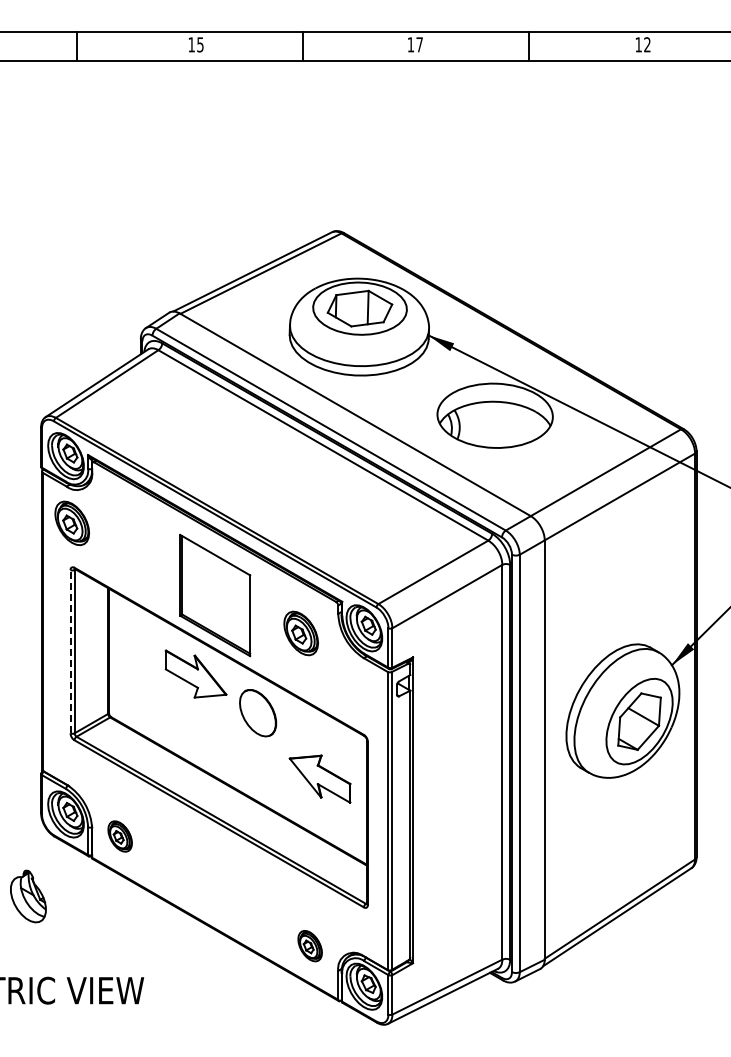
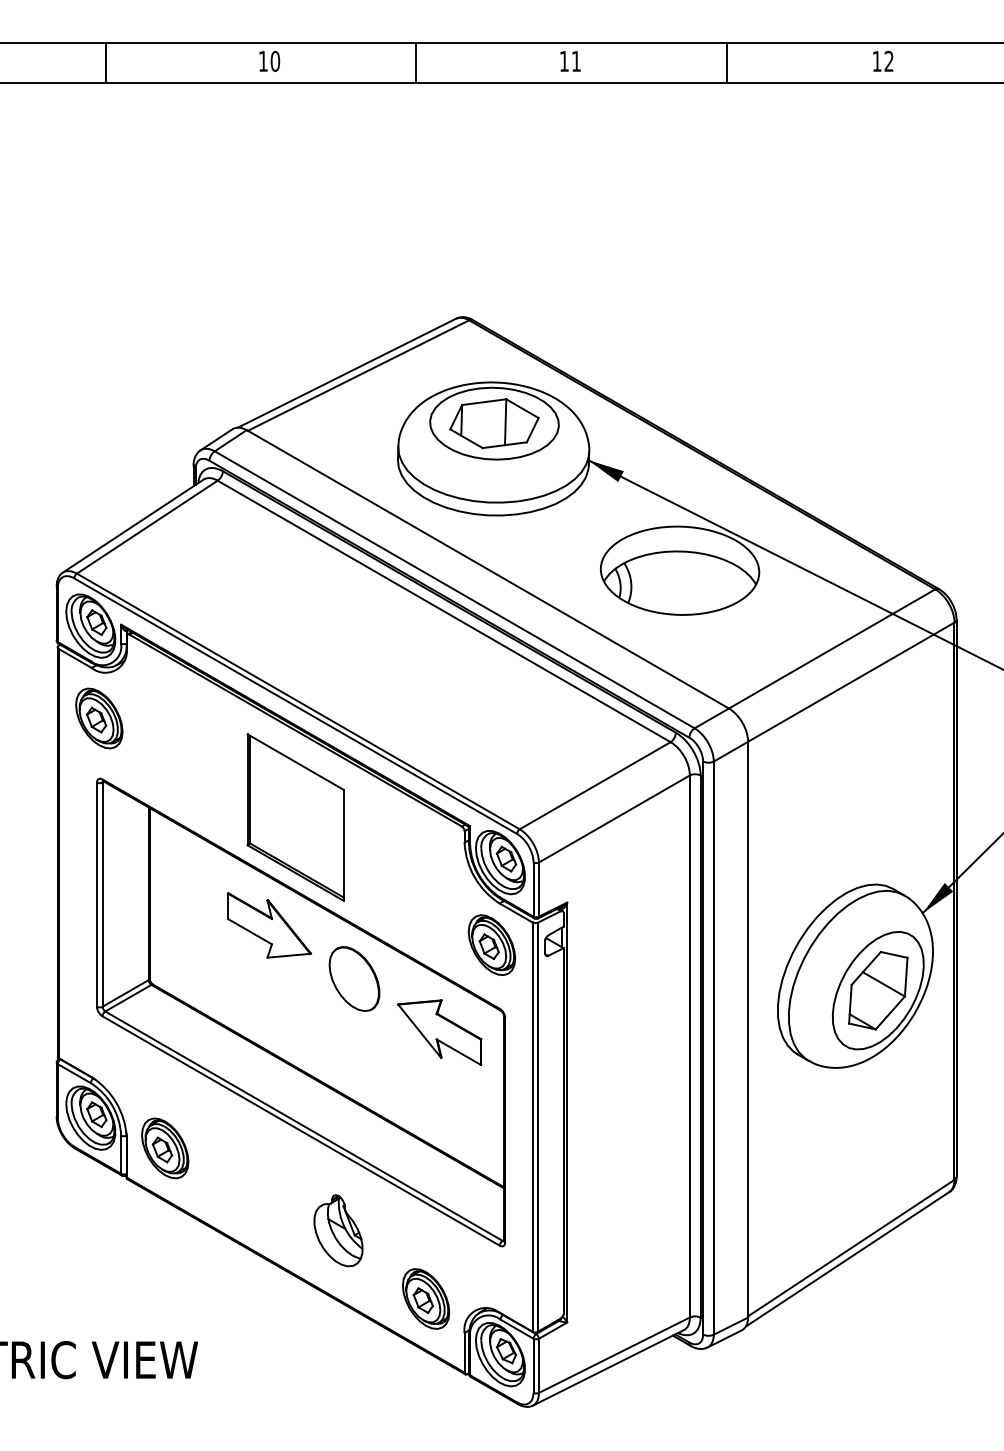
text: (200, 44) -> (275, 60), 15 -> 10
text: (419, 44) -> (576, 60), 17 -> 11
part: (300, 633) -> (491, 945), moved
line: (70, 651) -> (96, 894), dashed -> solid
part: (319, 778) -> (438, 1031), moved
part: (119, 836) -> (164, 1148), size x1.43
part: (28, 896) -> (338, 1230), moved
part: (309, 945) -> (425, 1298), size x1.43

